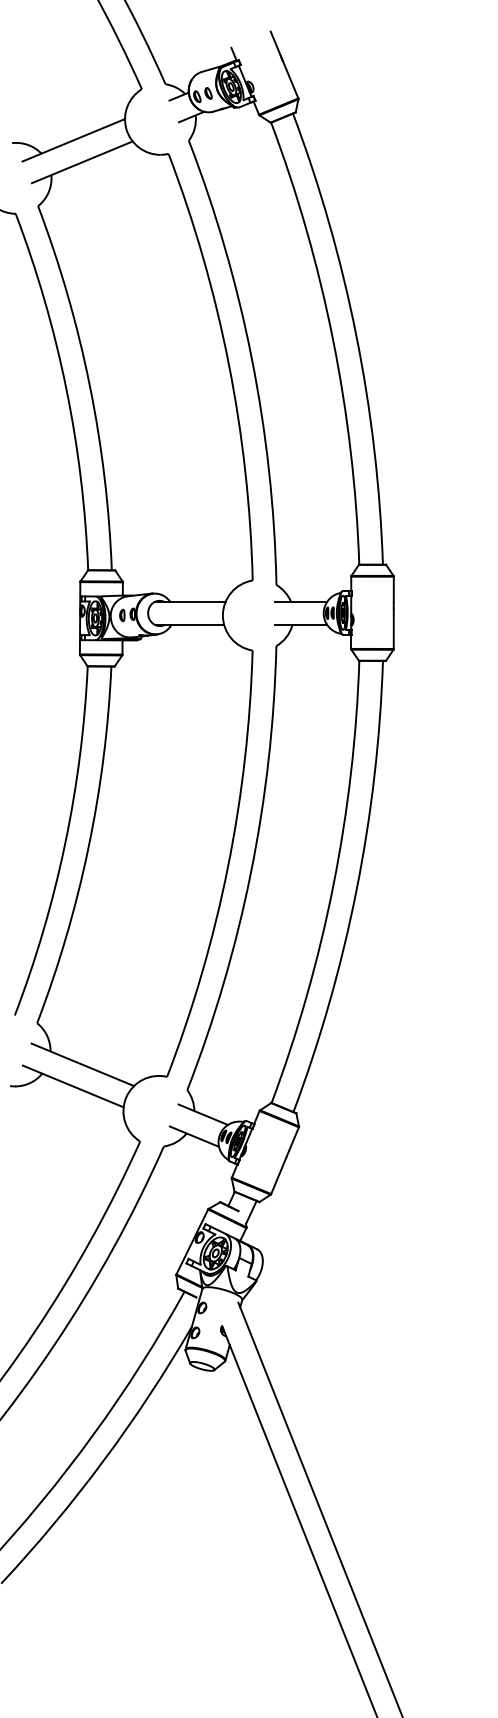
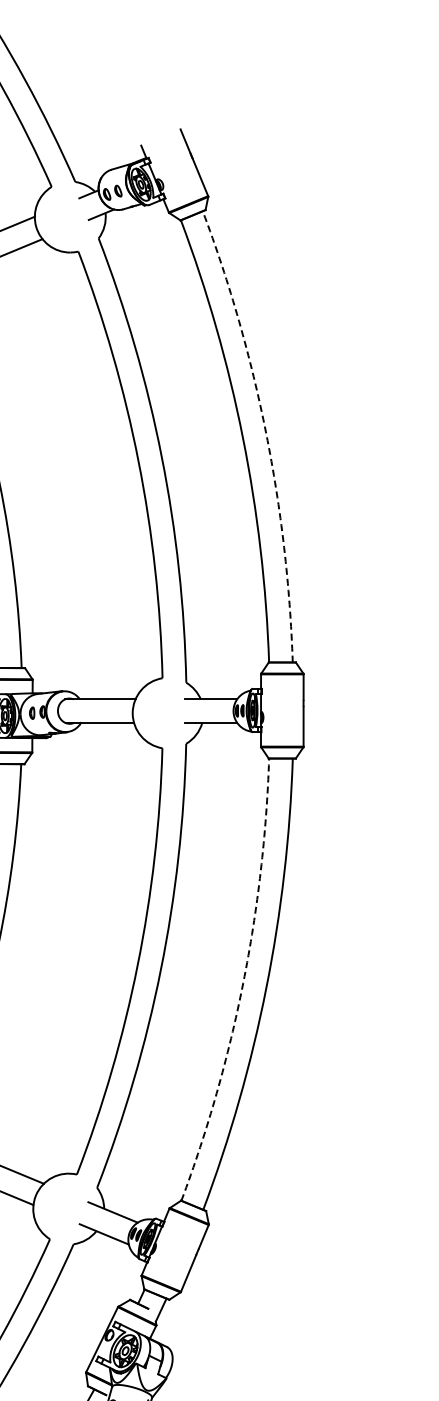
arc: (356, 335) -> (266, 433), solid -> dashed
arc: (333, 885) -> (243, 983), solid -> dashed

